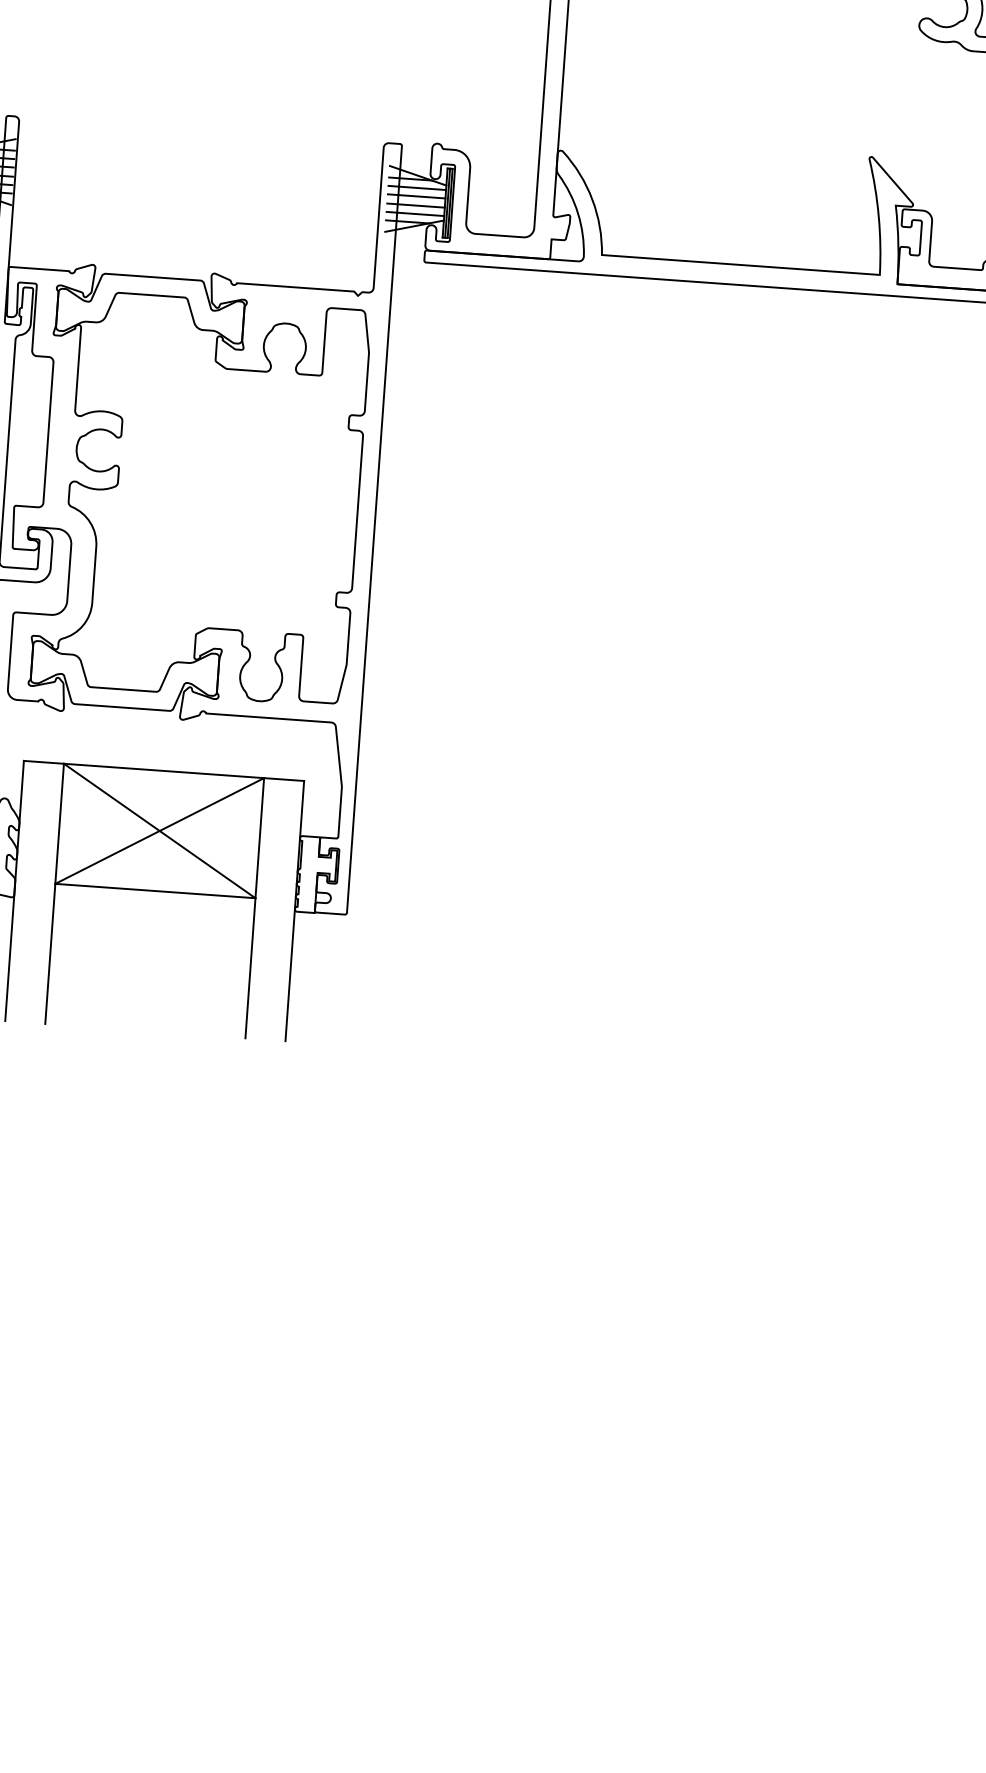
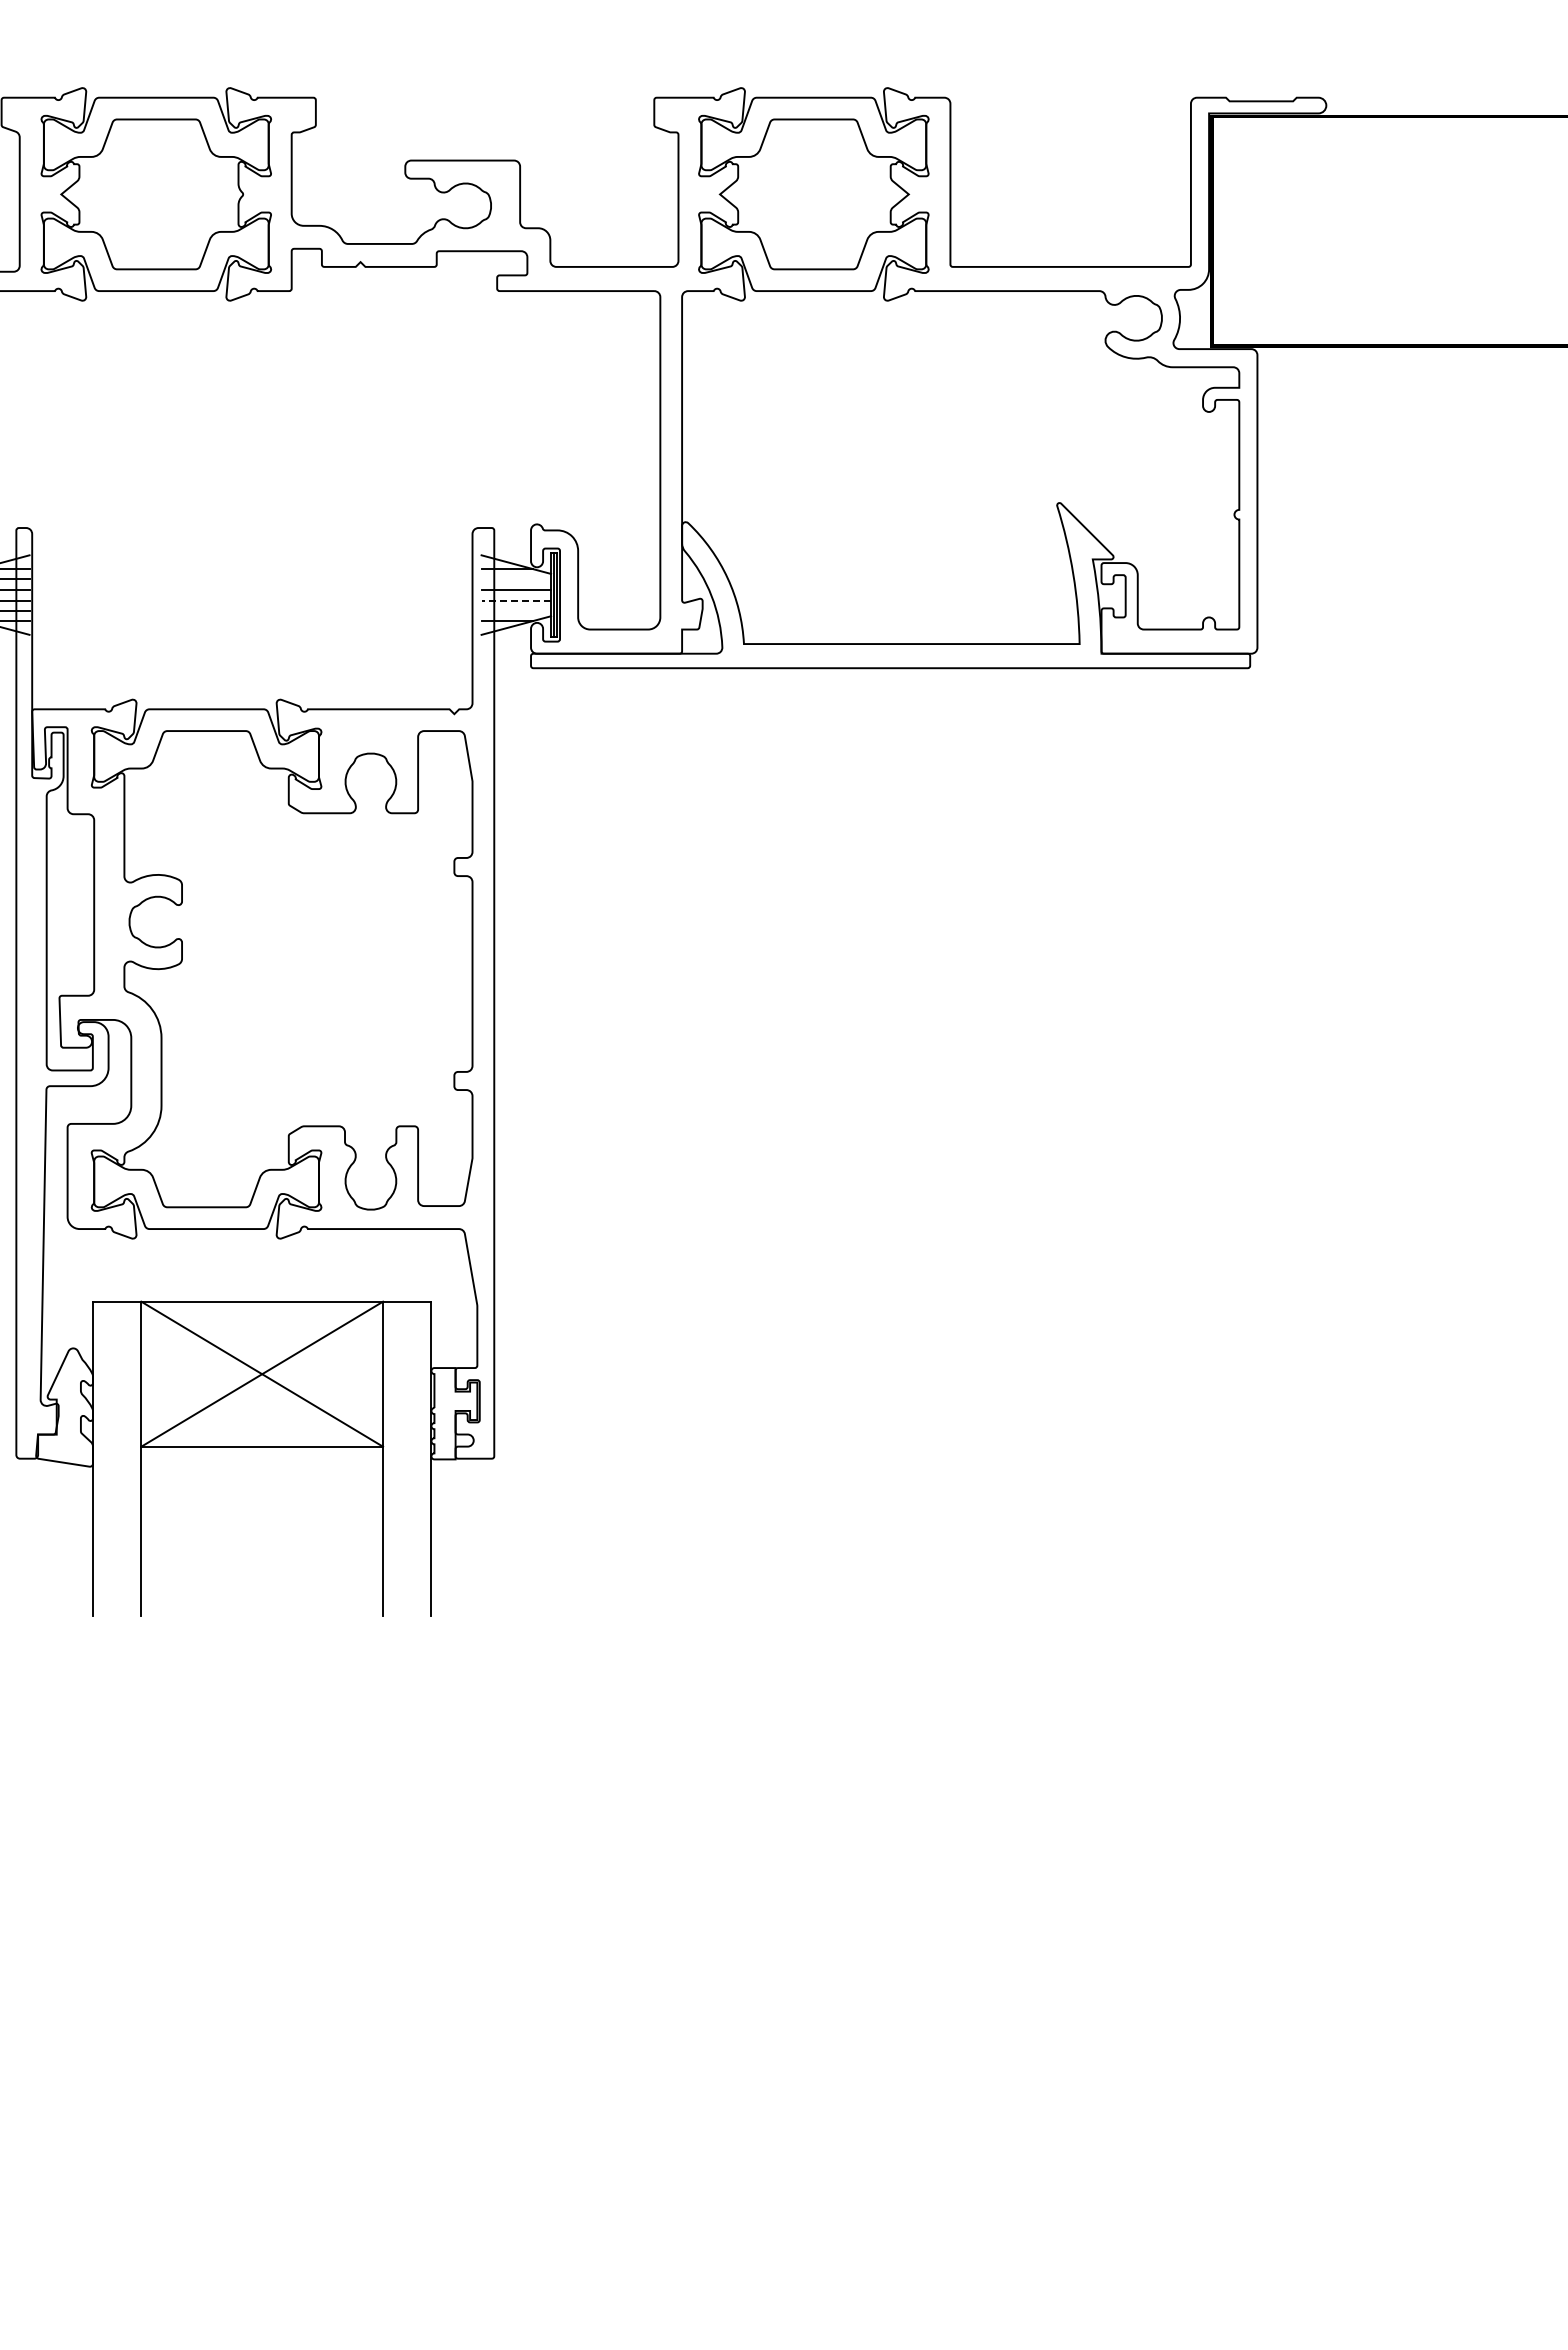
line: (417, 188) -> (516, 579), removed
line: (416, 205) -> (516, 600), solid -> dashed
line: (415, 213) -> (516, 610), removed

